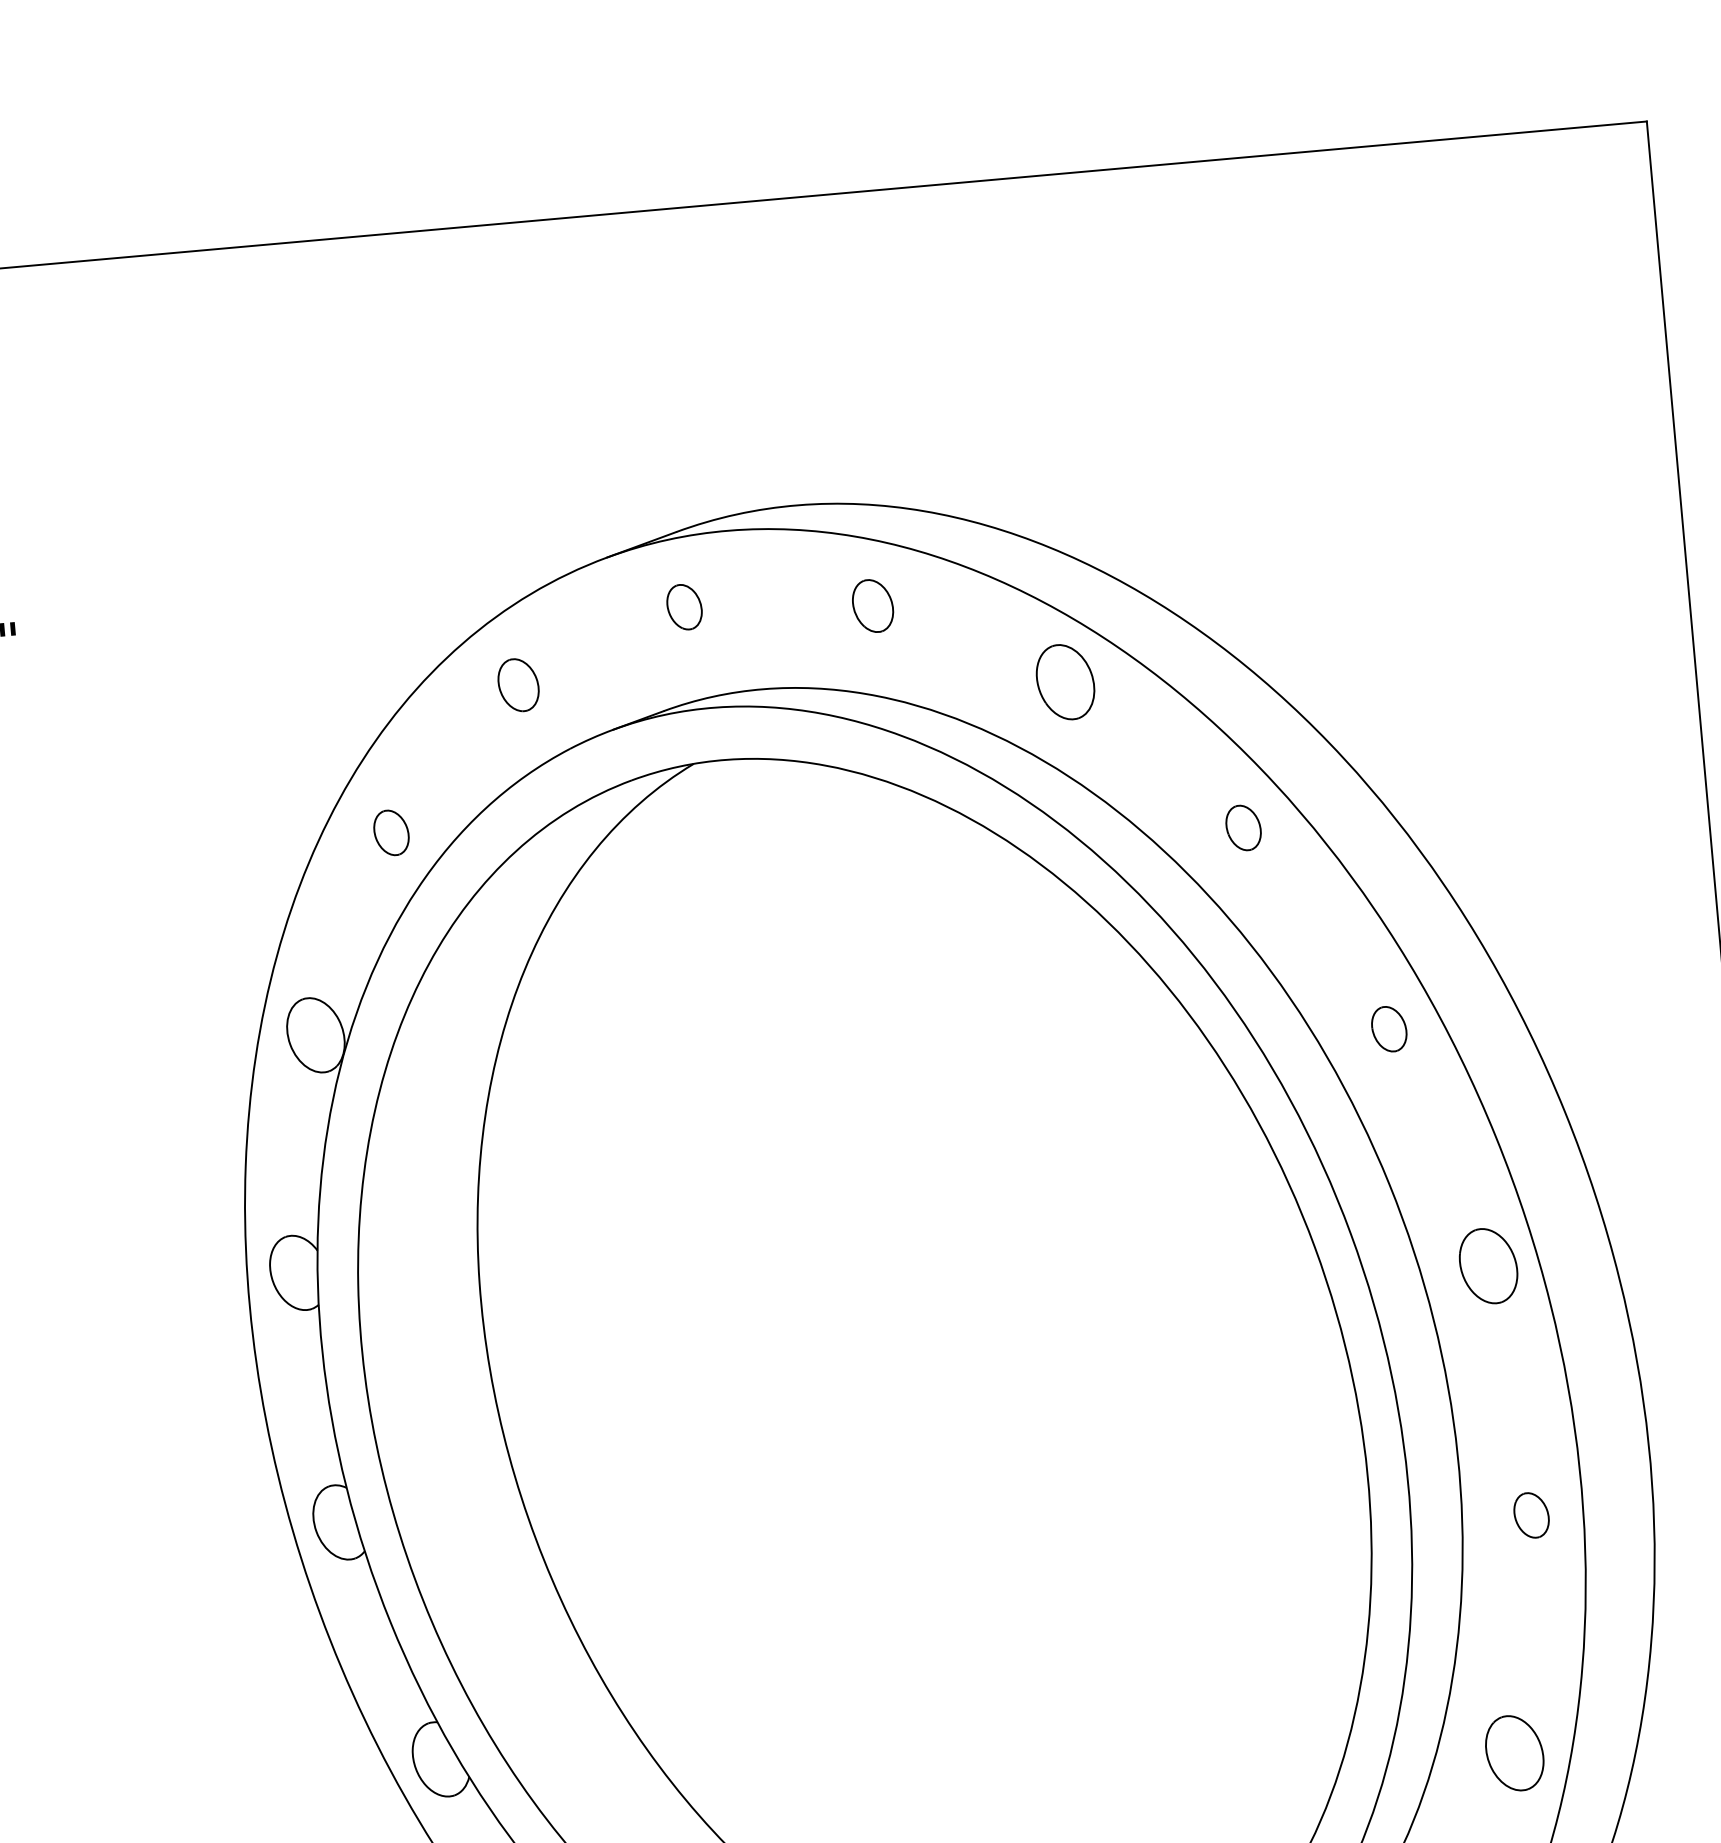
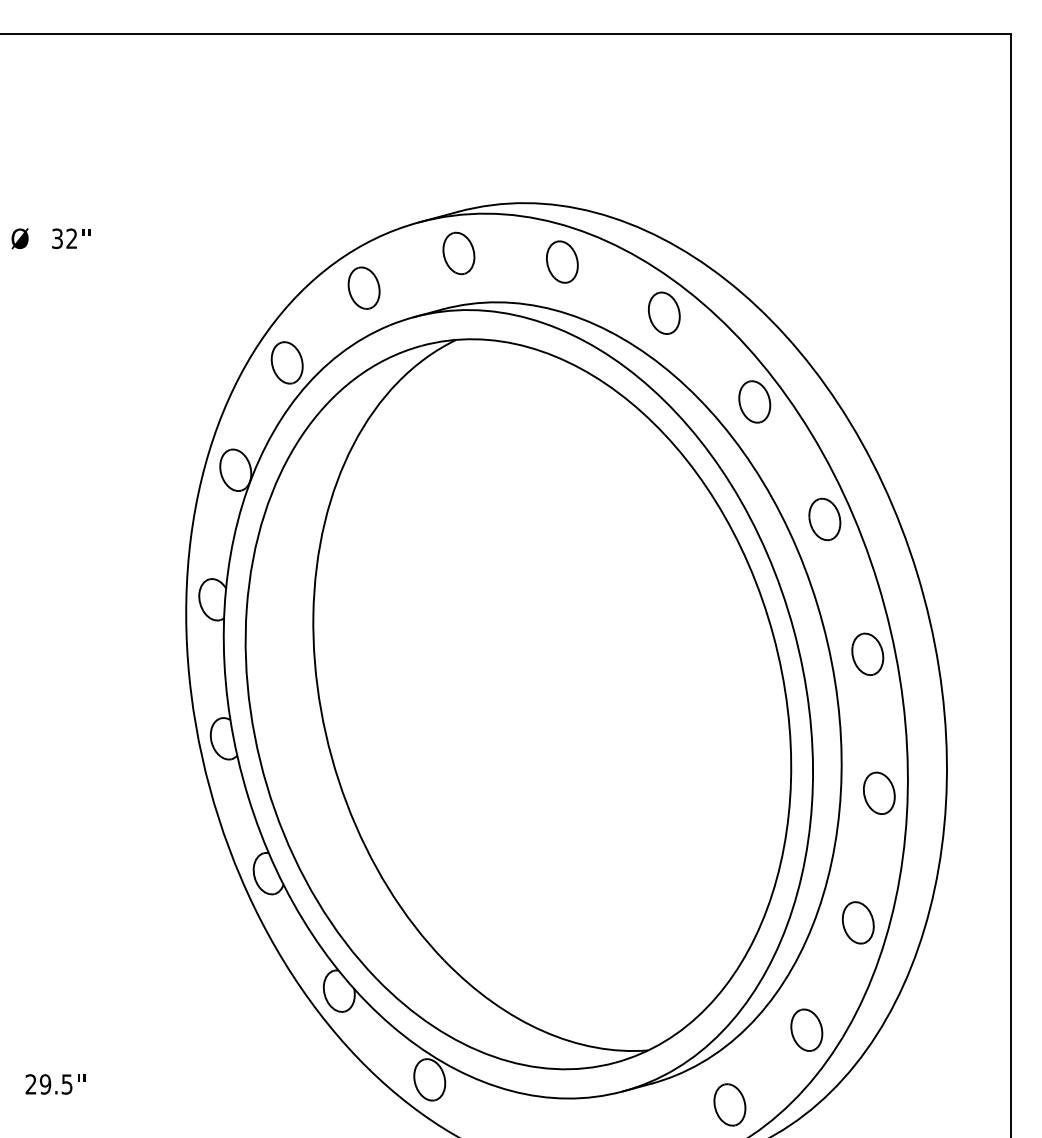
part: (873, 605) -> (562, 261), size x1.43
part: (683, 607) -> (458, 253), size x1.67
part: (517, 684) -> (363, 287), size x1.43
part: (1242, 827) -> (754, 401), size x1.67
part: (390, 832) -> (286, 362), size x1.67
part: (1388, 1029) -> (824, 519), size x1.67
part: (1530, 1514) -> (878, 792), size x1.67

